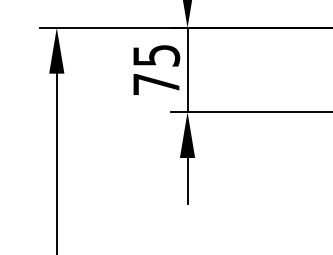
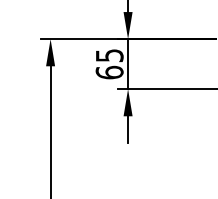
text: (156, 84) -> (109, 72), 75 -> 65

